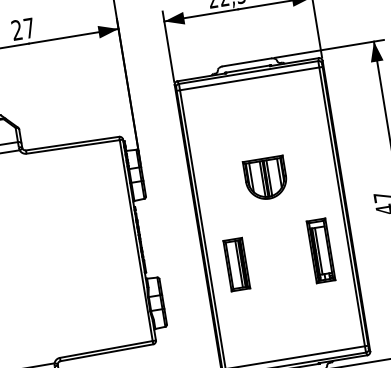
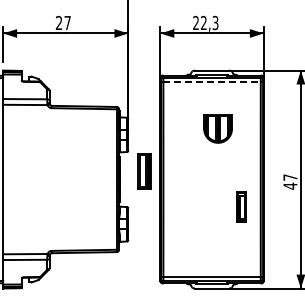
line: (250, 79) -> (212, 82), solid -> dashed
part: (265, 178) -> (217, 128), moved
part: (321, 251) -> (241, 207), size x0.7
part: (236, 265) -> (144, 171), moved

